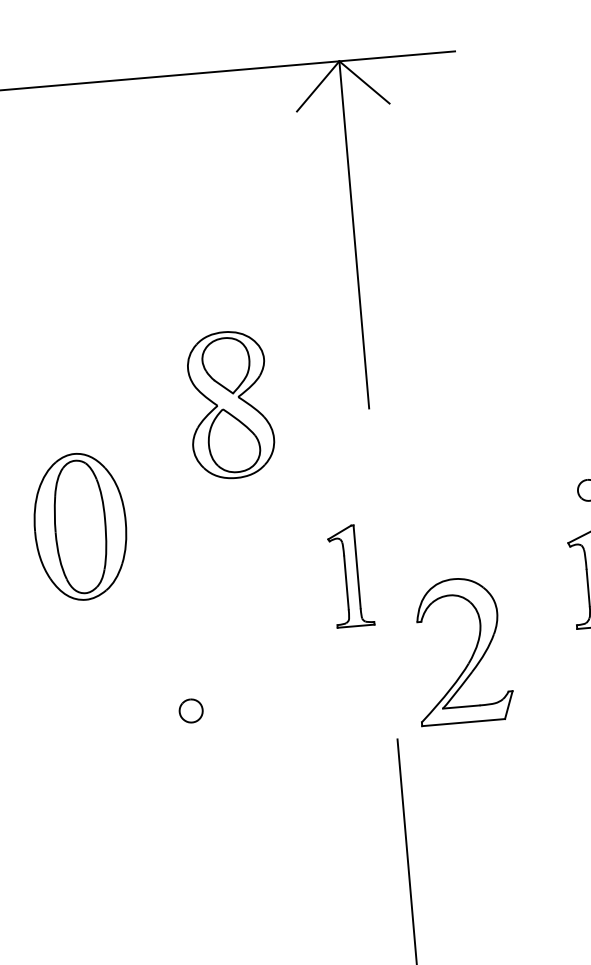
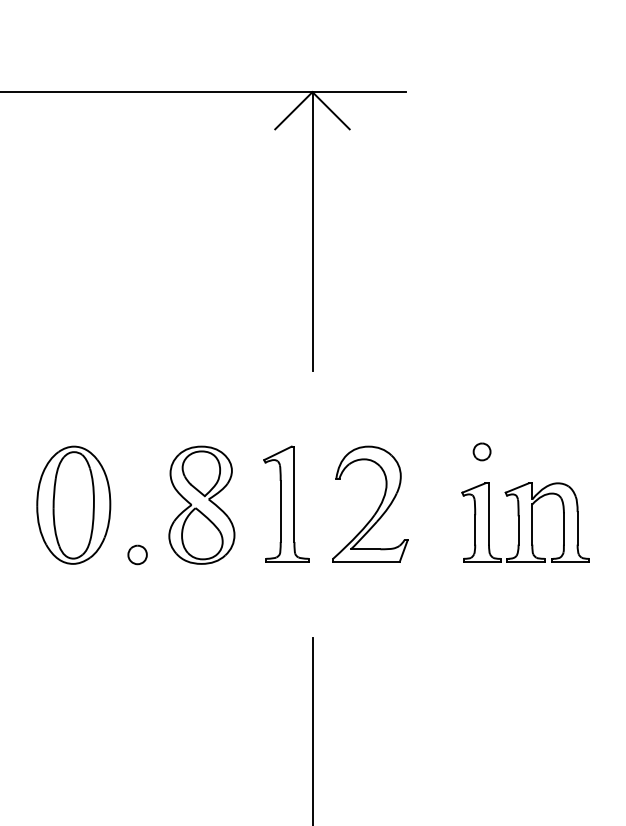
part: (229, 404) -> (201, 504), moved
part: (80, 525) -> (73, 504), moved
part: (350, 575) -> (286, 503), size x1.43
part: (472, 652) -> (378, 506), moved
part: (190, 710) -> (137, 554), moved

